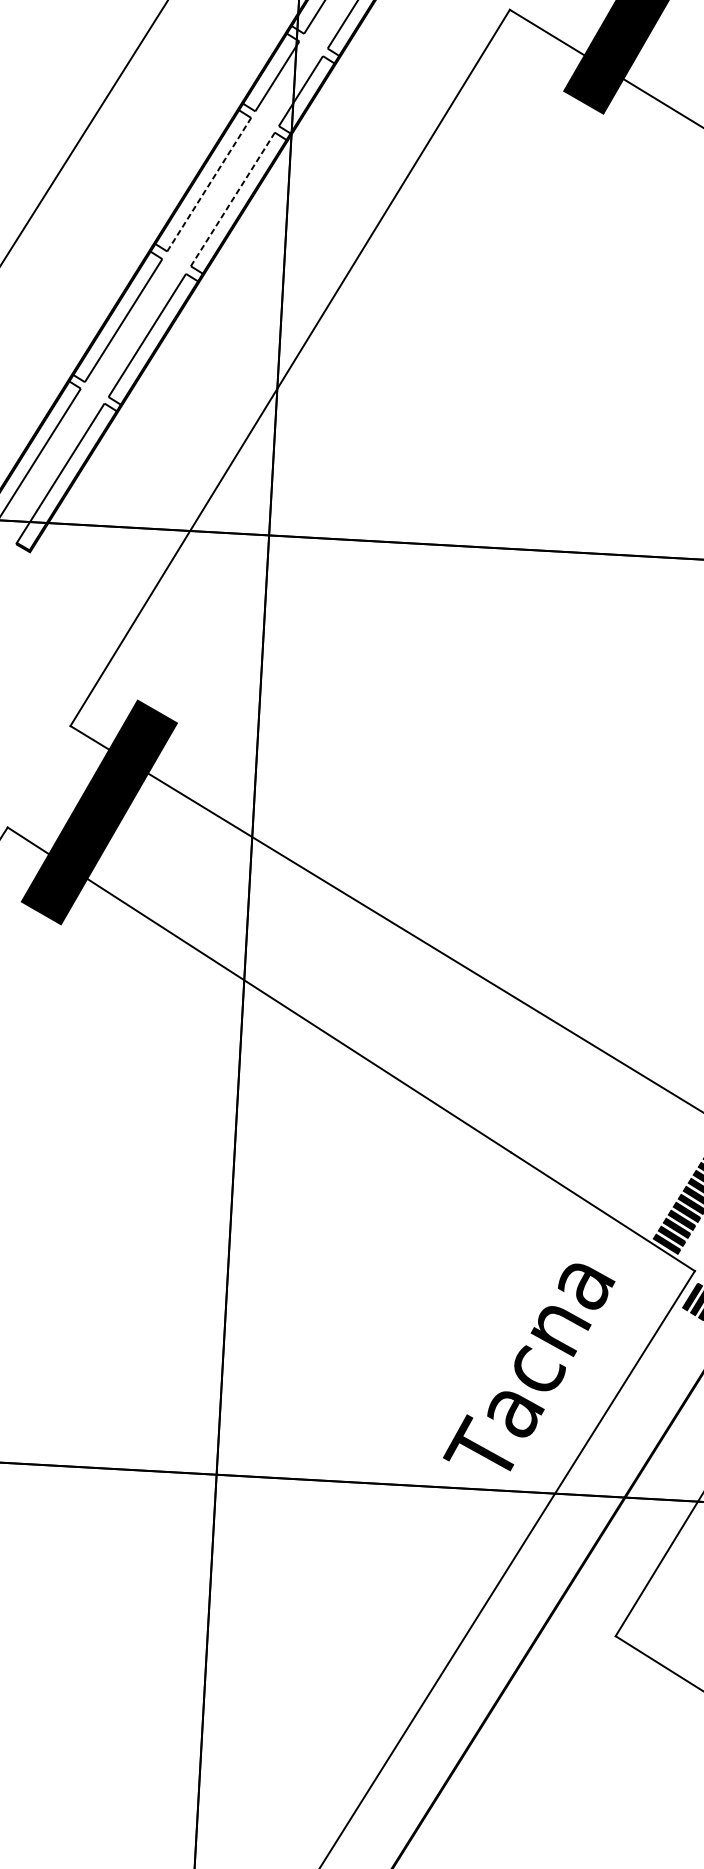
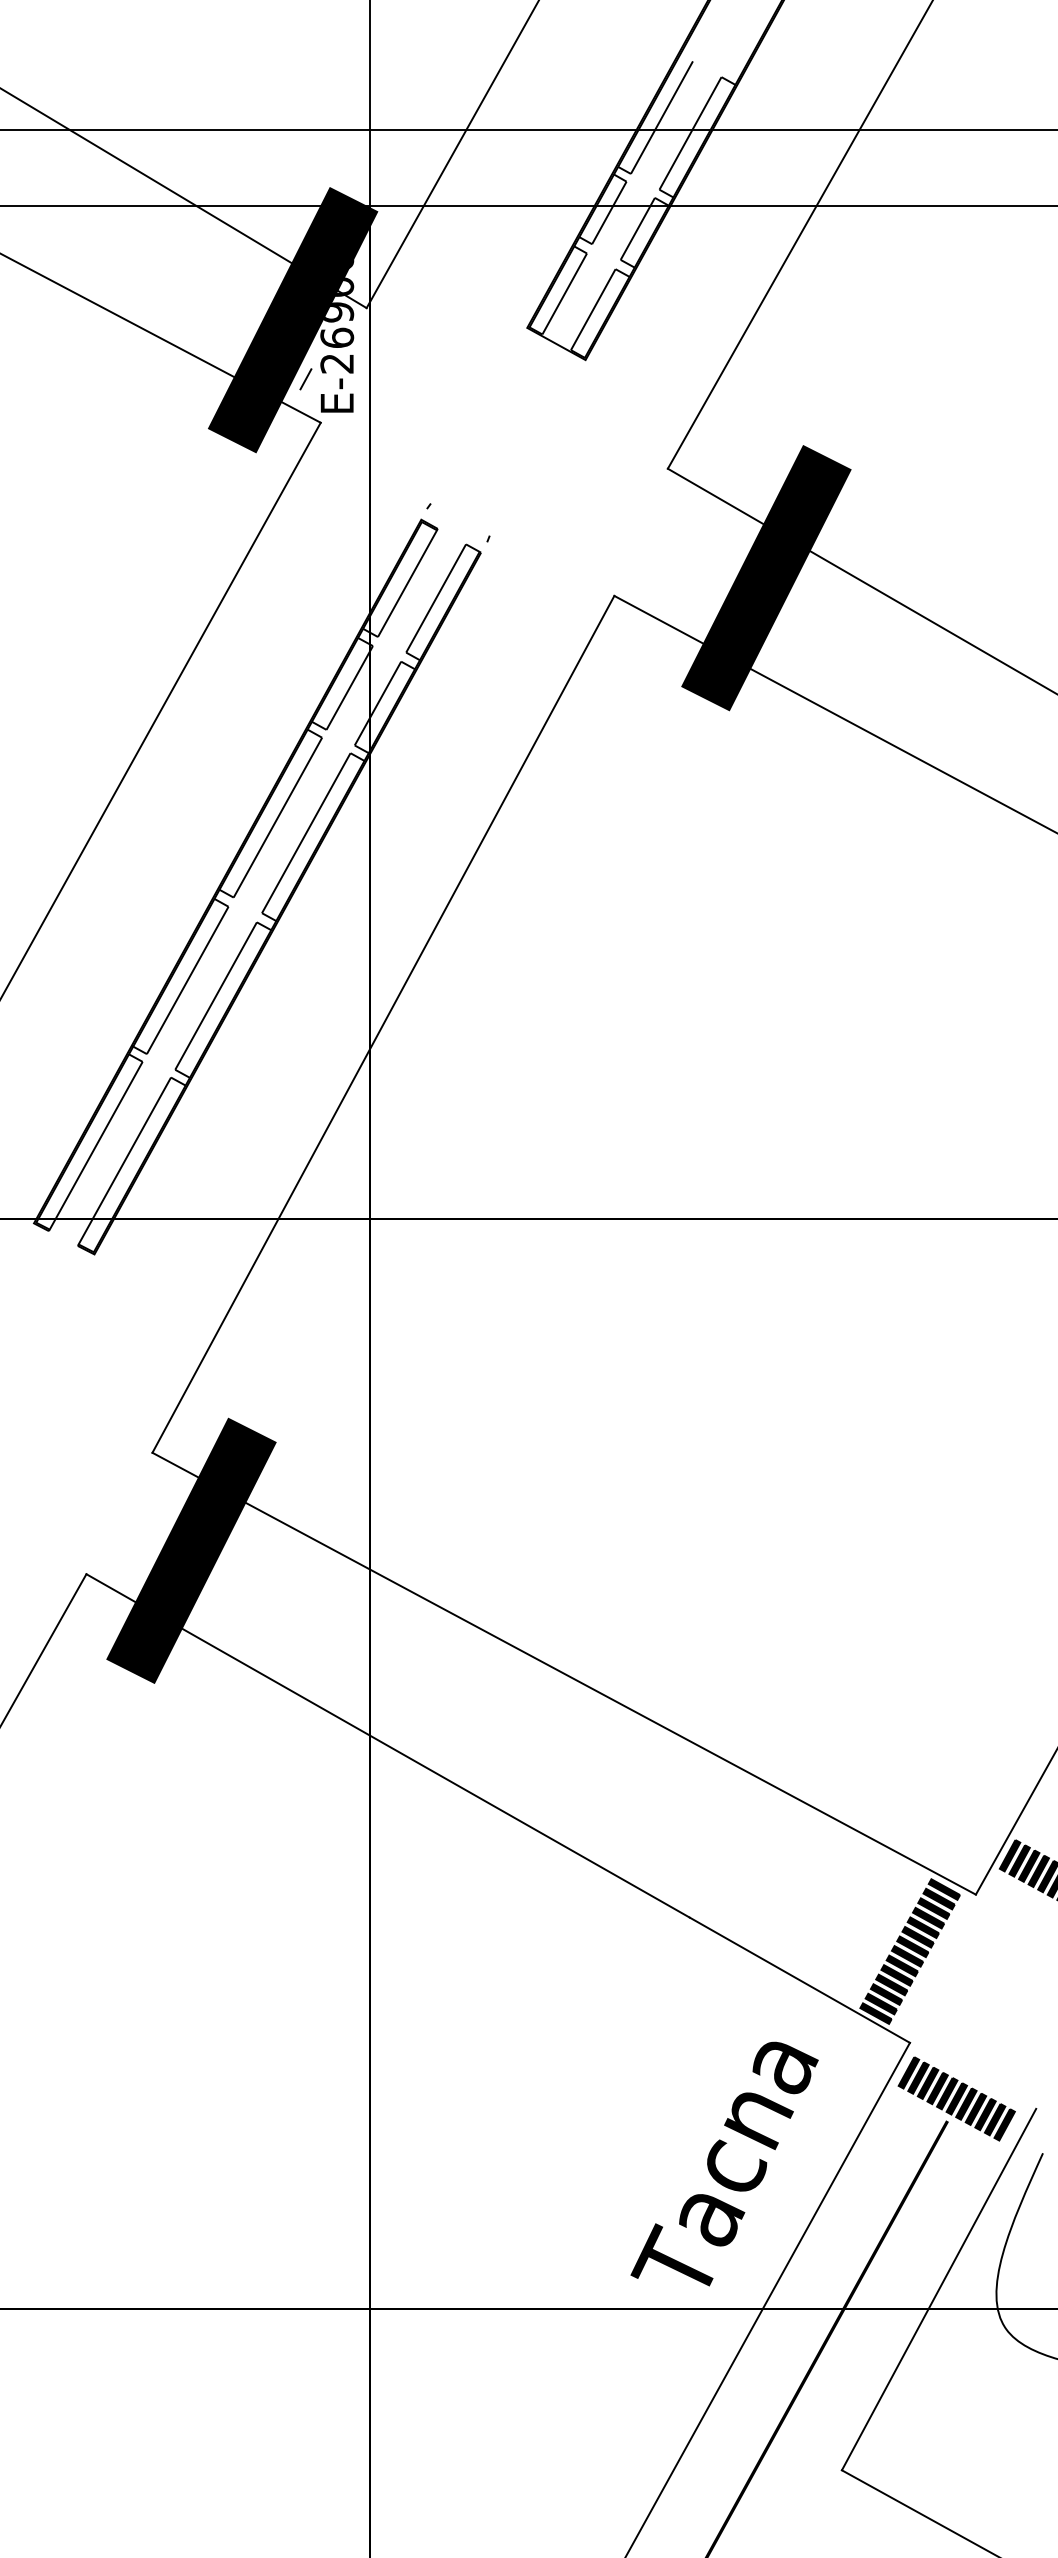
line: (209, 184) -> (278, 817), dashed -> solid
line: (233, 199) -> (306, 833), dashed -> solid

